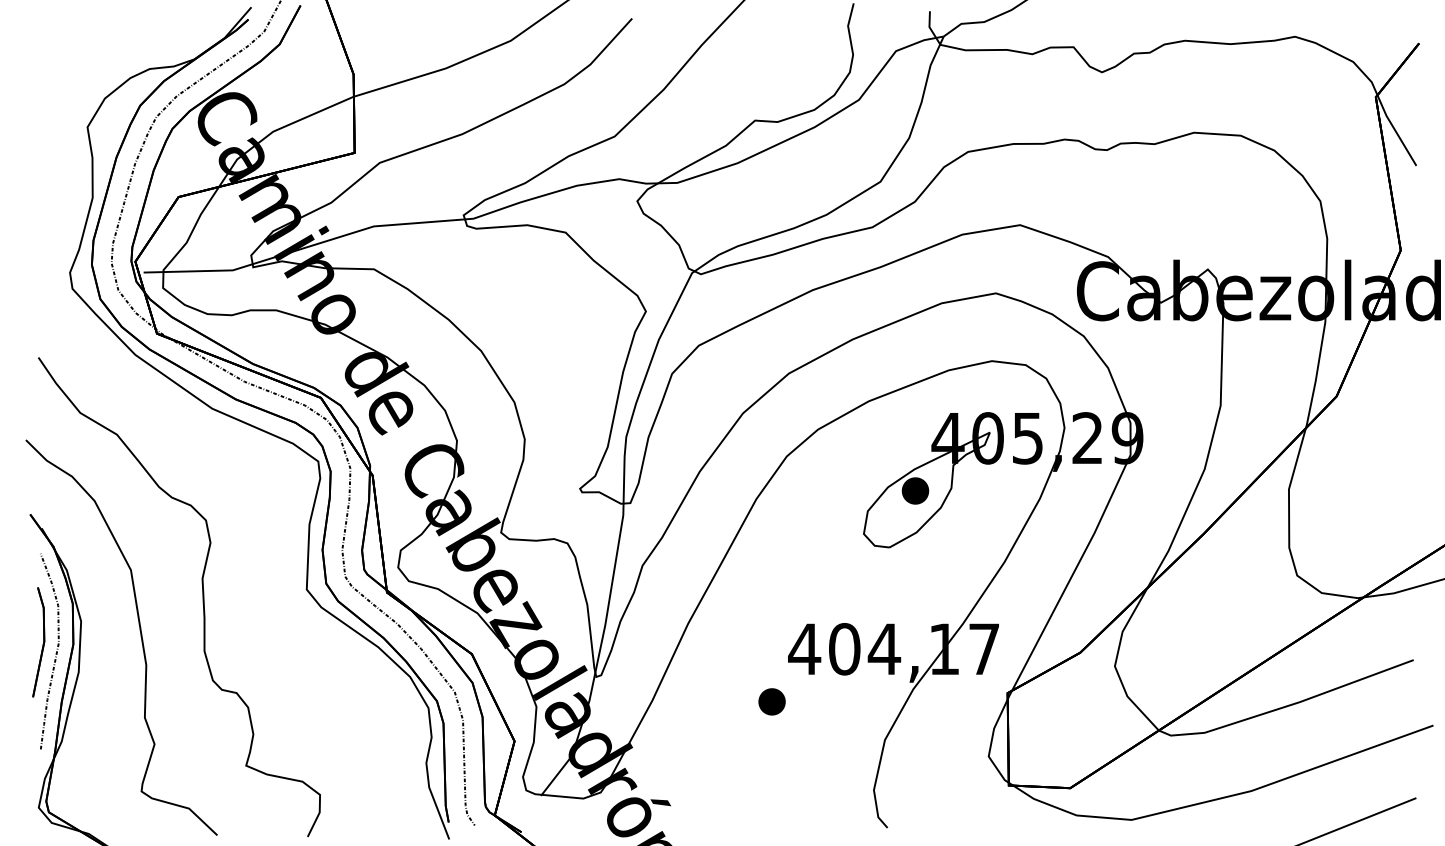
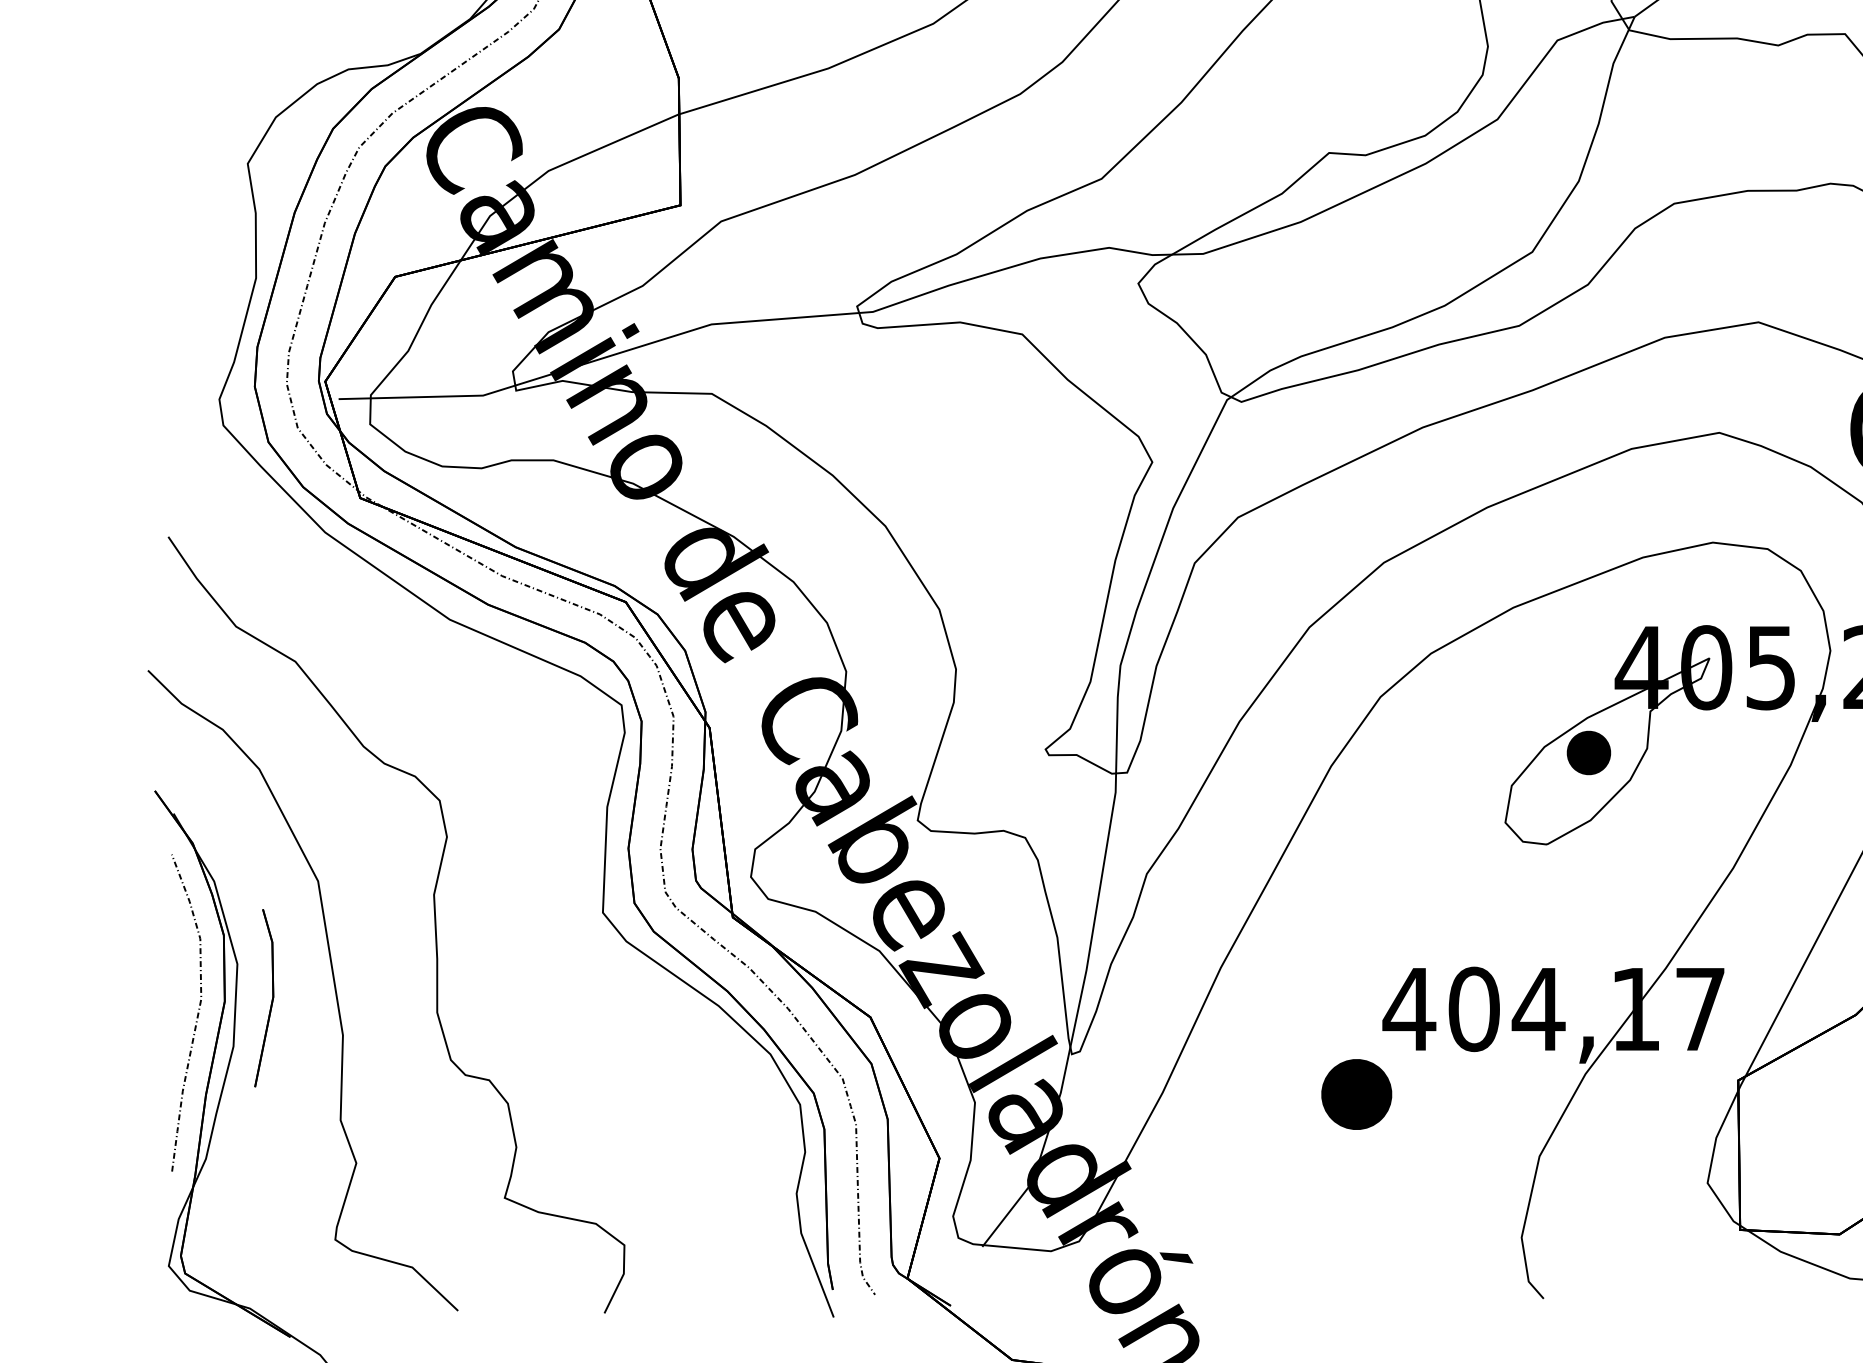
part: (38, 642) -> (263, 998), moved
part: (771, 701) -> (1355, 1093), size x1.6

